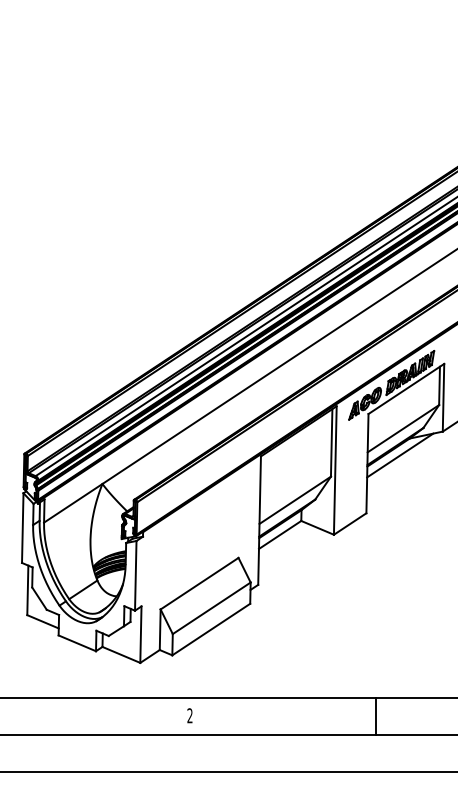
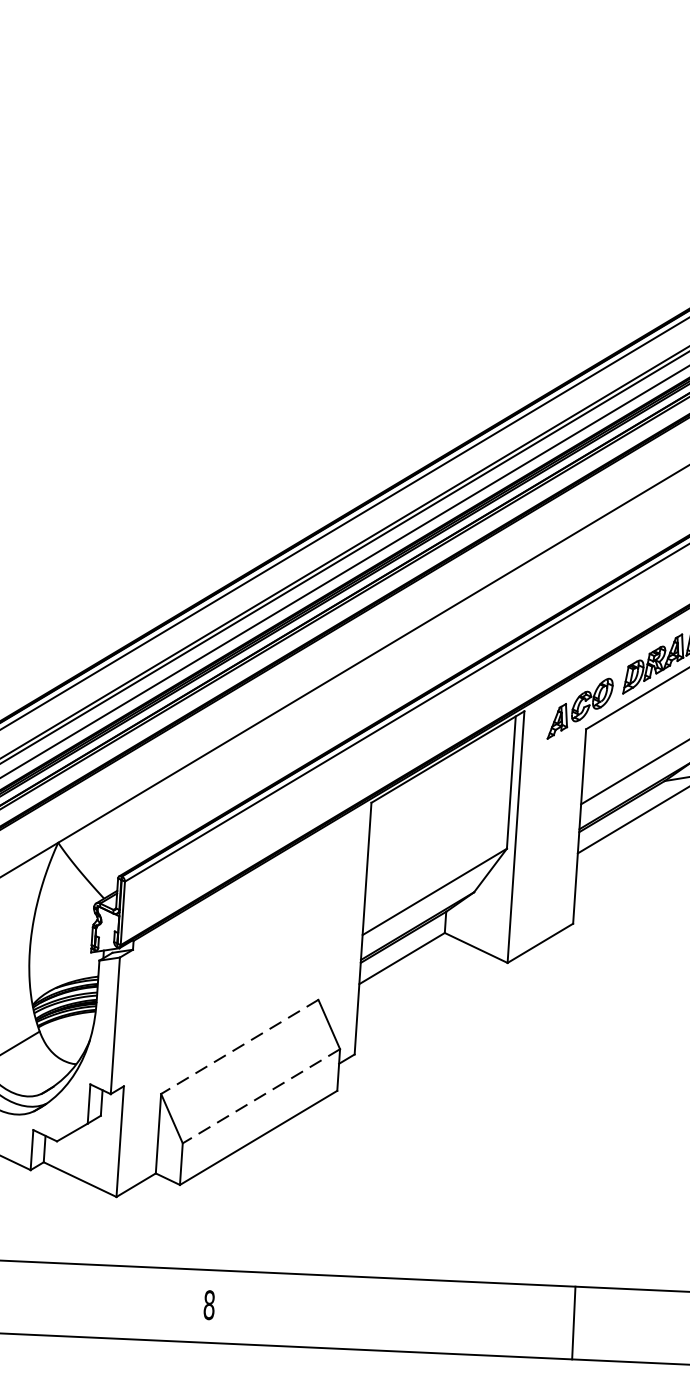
line: (199, 583) -> (239, 1046), solid -> dashed
line: (211, 608) -> (260, 1096), solid -> dashed
text: (189, 715) -> (208, 1304), 2 -> 8

